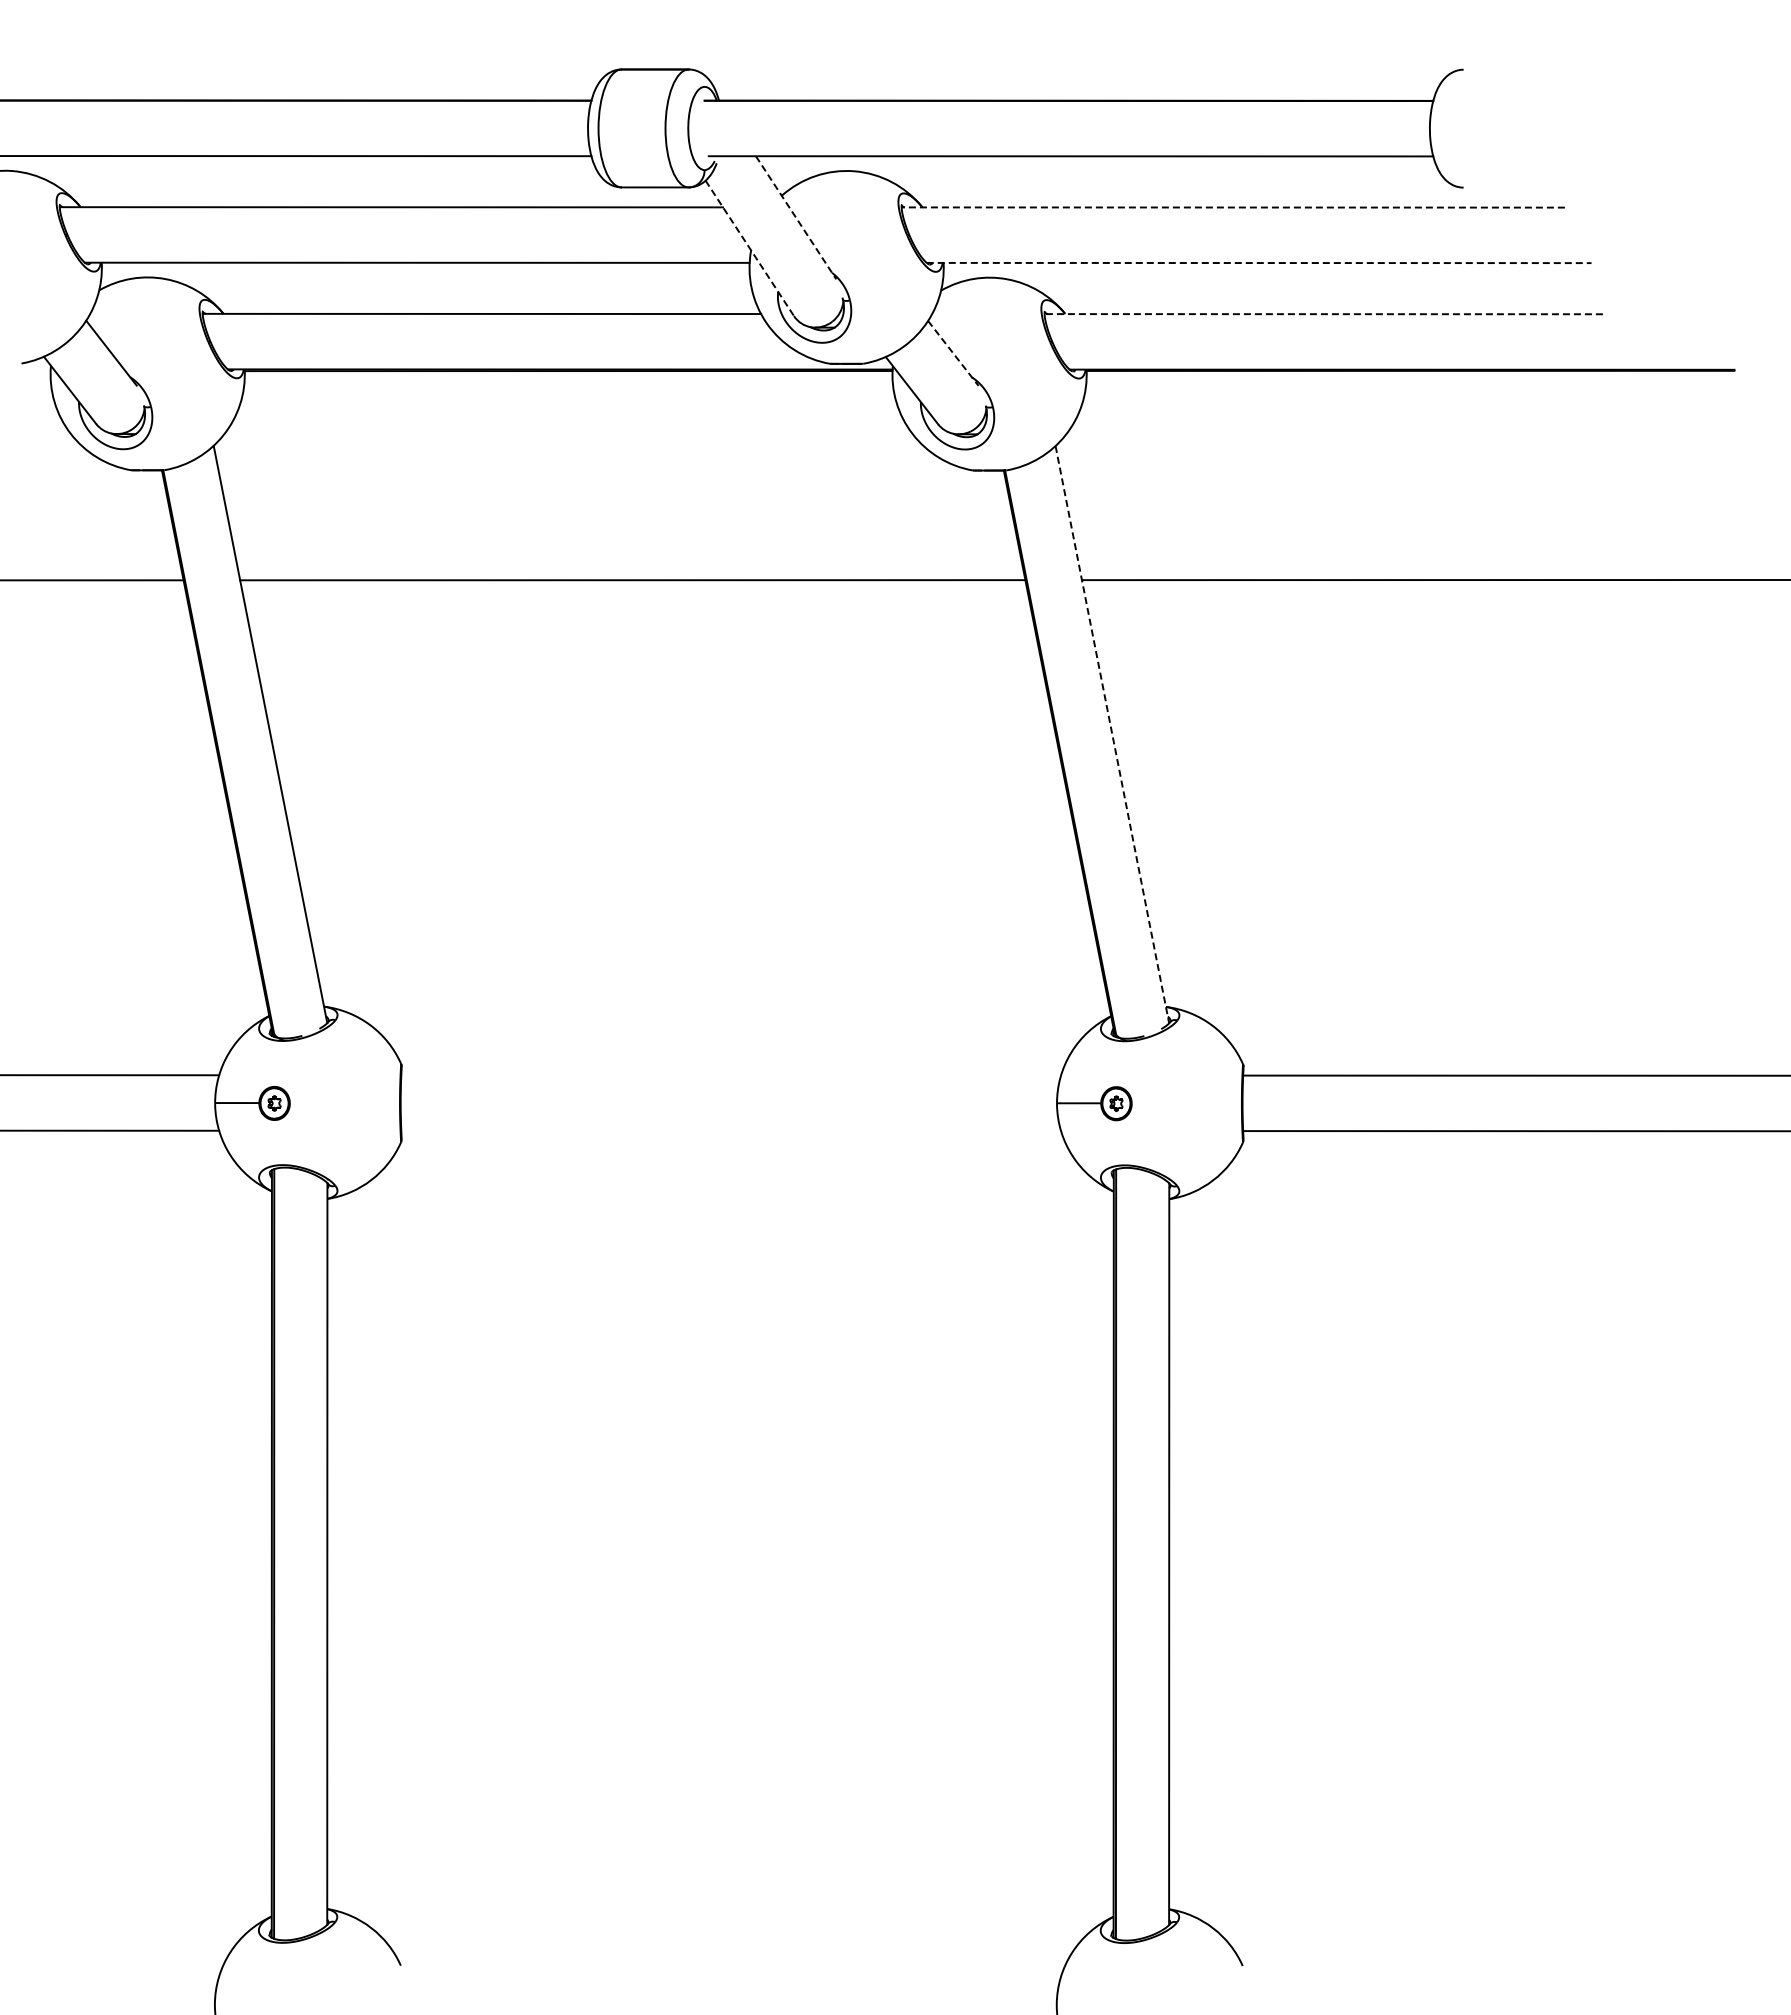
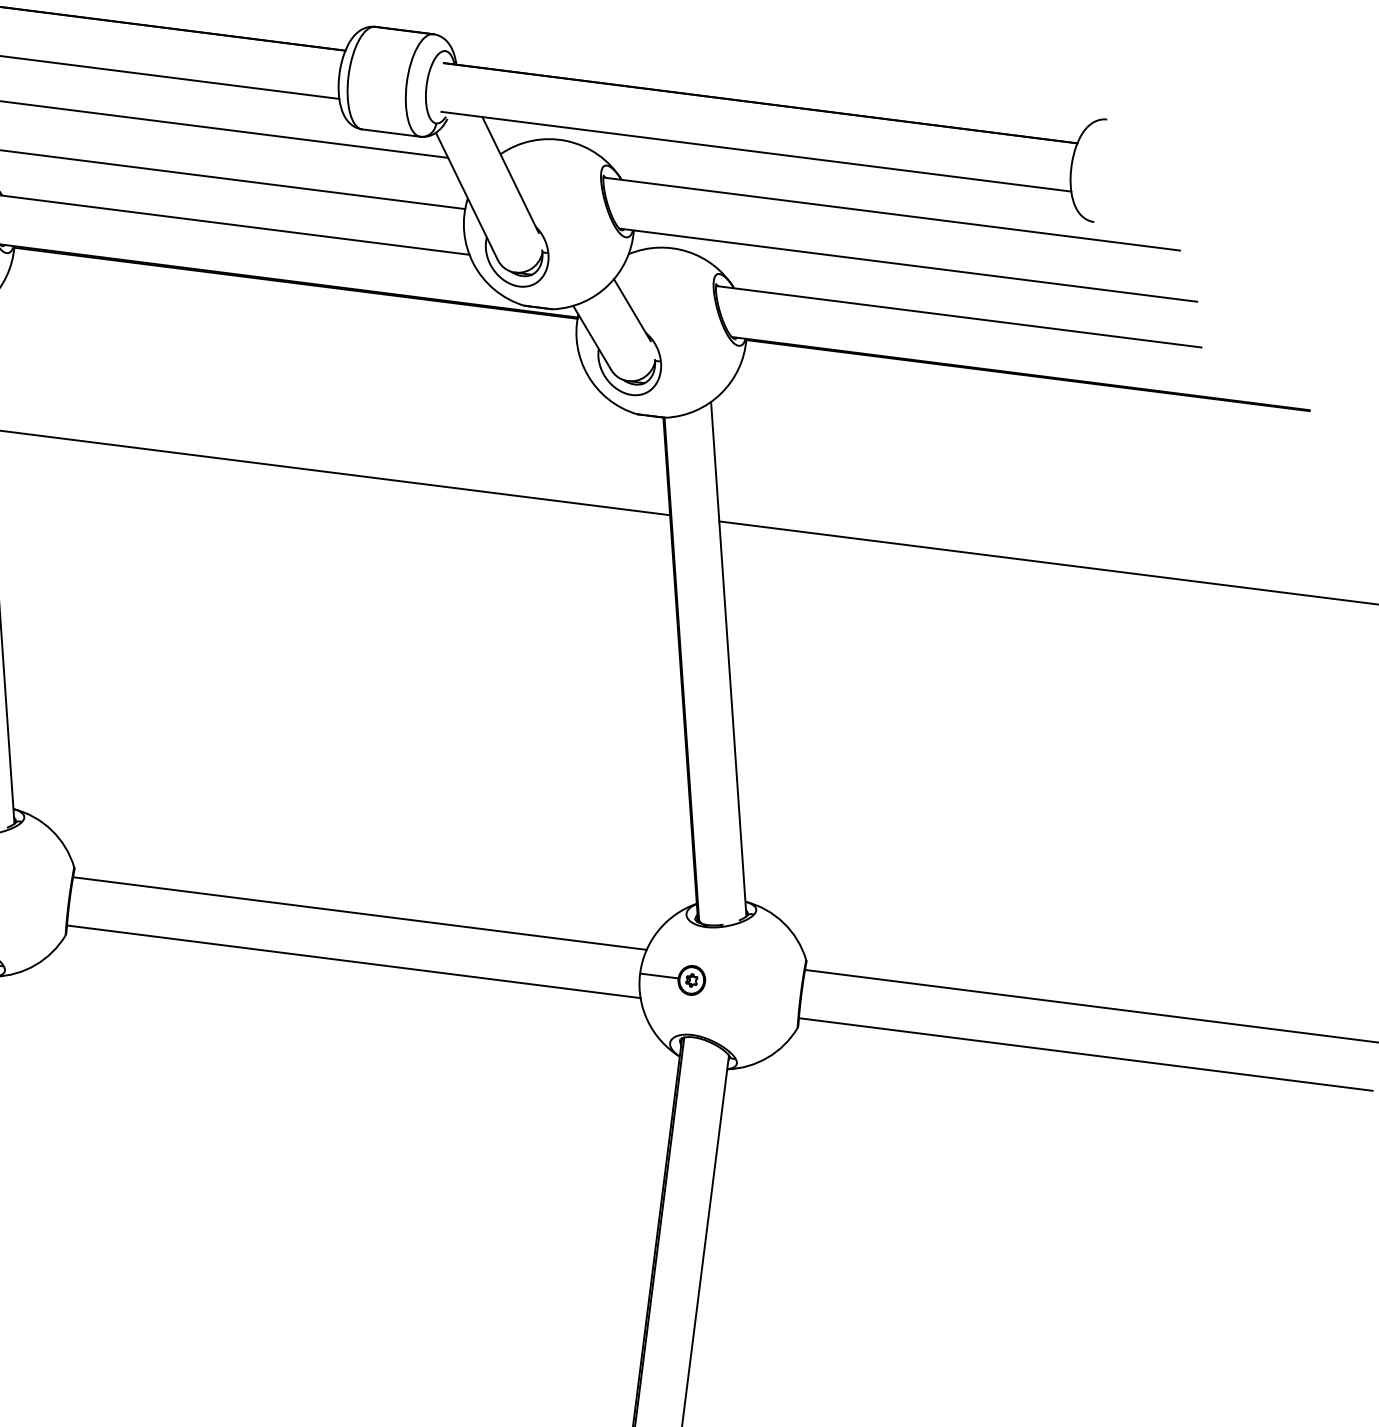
line: (1233, 207) -> (892, 214), dashed -> solid
line: (796, 217) -> (510, 174), dashed -> solid
line: (749, 248) -> (466, 196), dashed -> solid
line: (1259, 263) -> (908, 265), dashed -> solid
line: (1323, 314) -> (958, 316), dashed -> solid
line: (953, 353) -> (632, 310), dashed -> solid
line: (1112, 735) -> (728, 659), dashed -> solid
line: (731, 1075) -> (360, 913), added
line: (731, 1130) -> (354, 961), added

